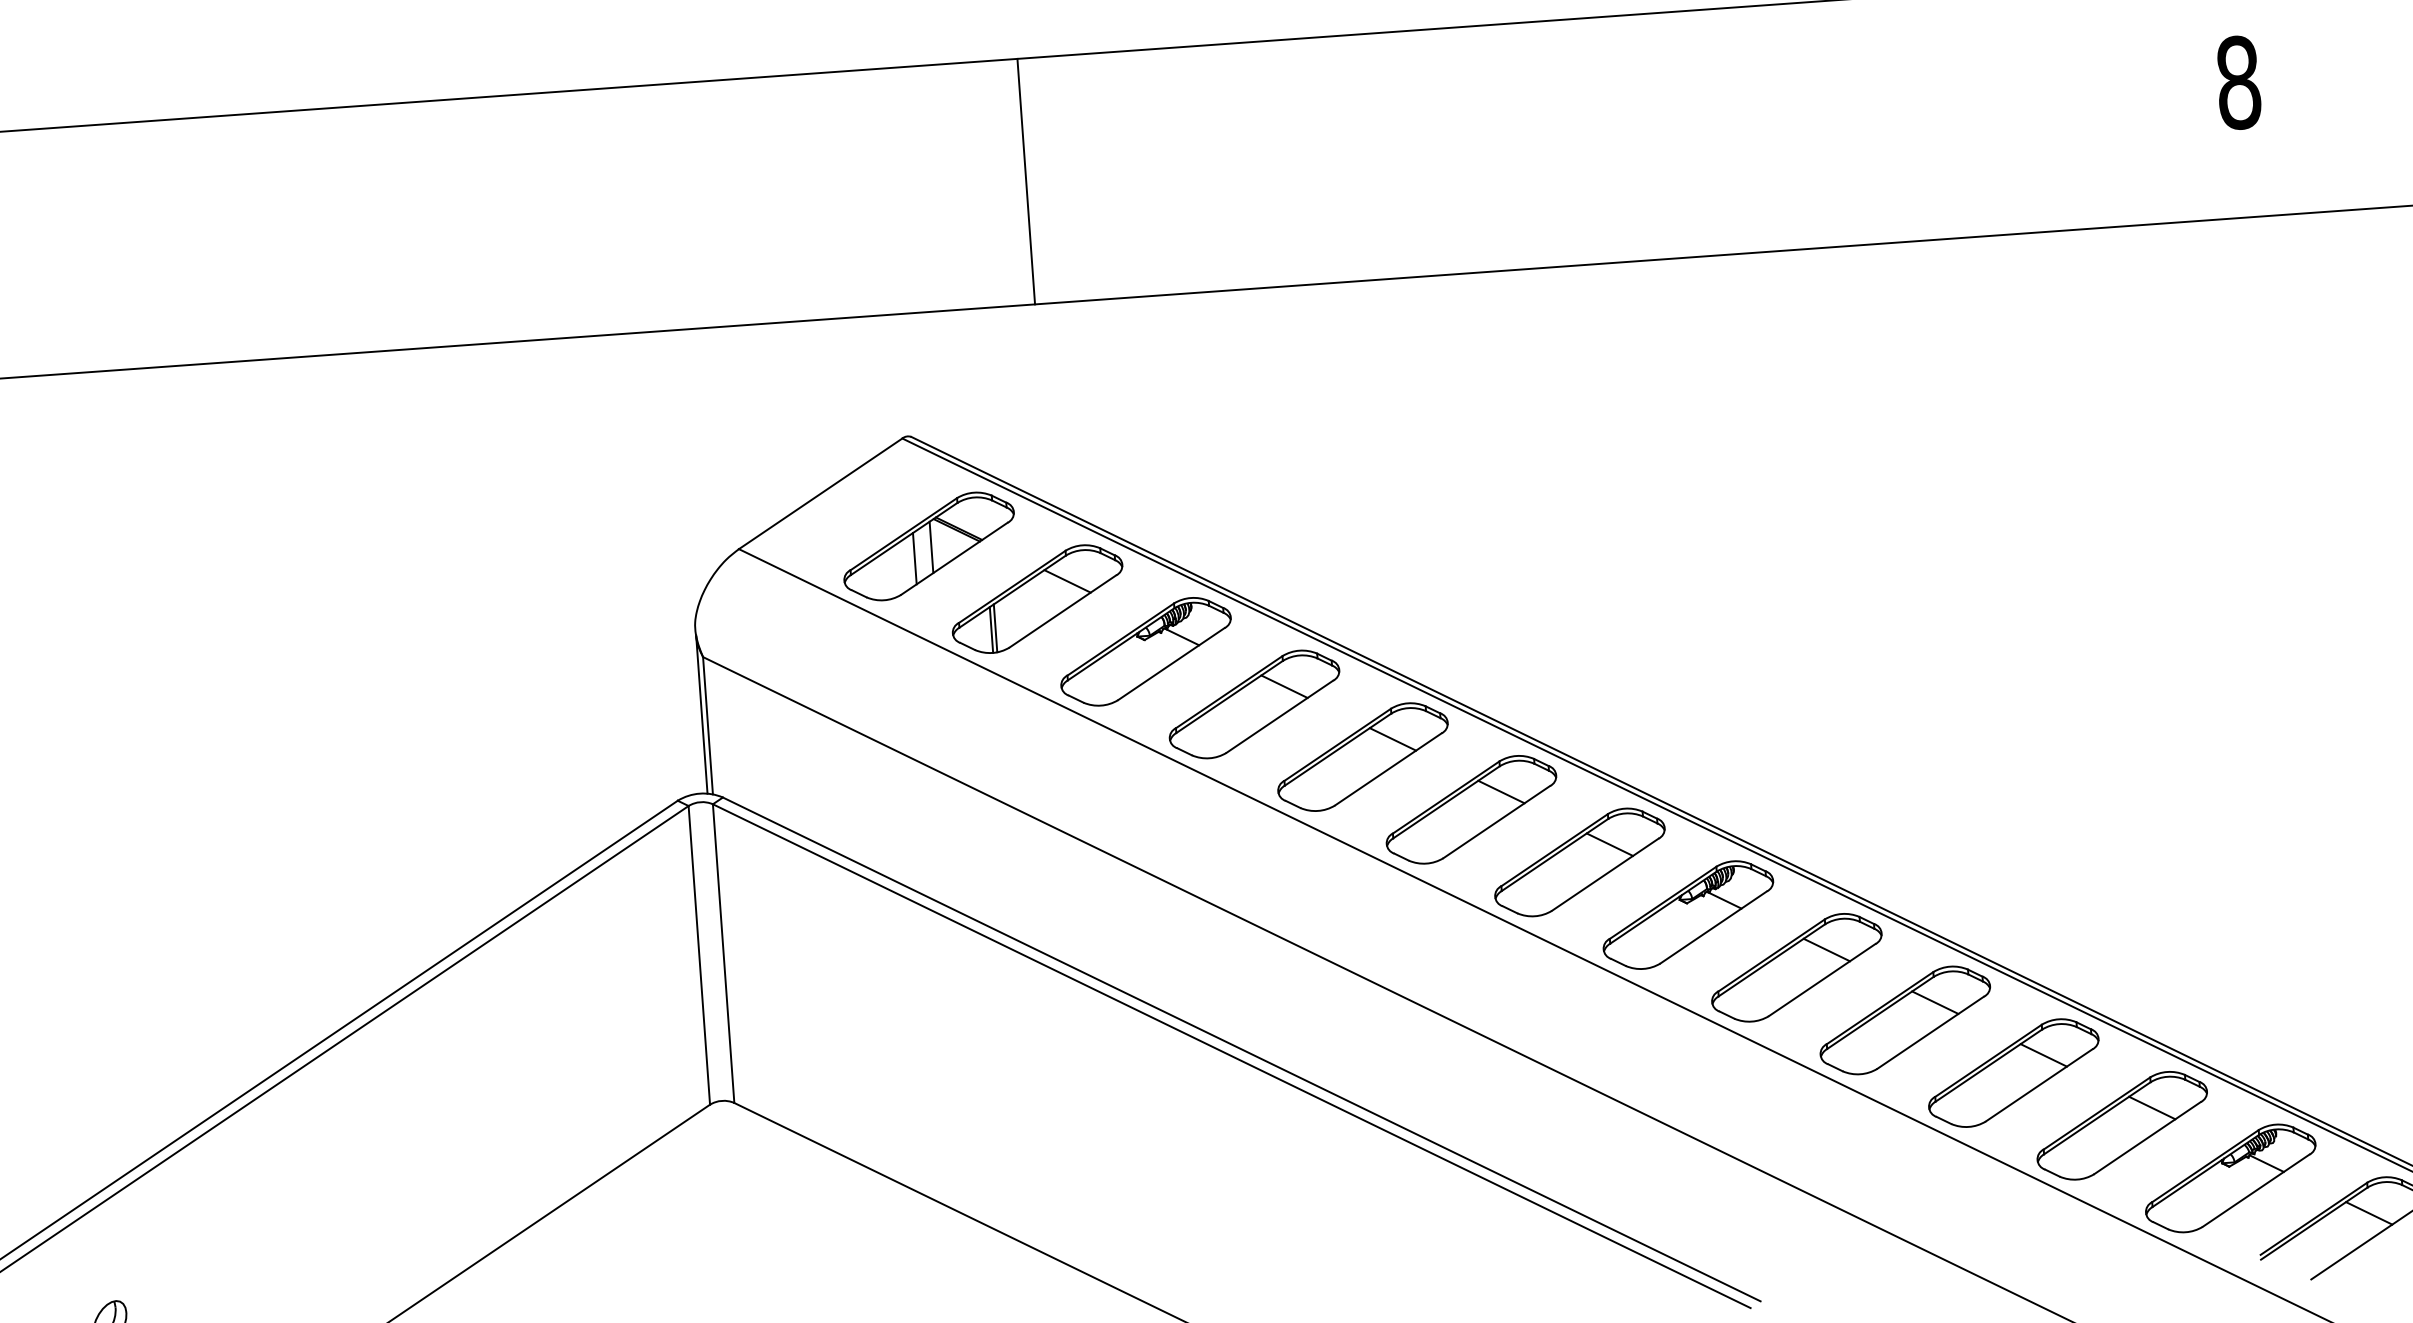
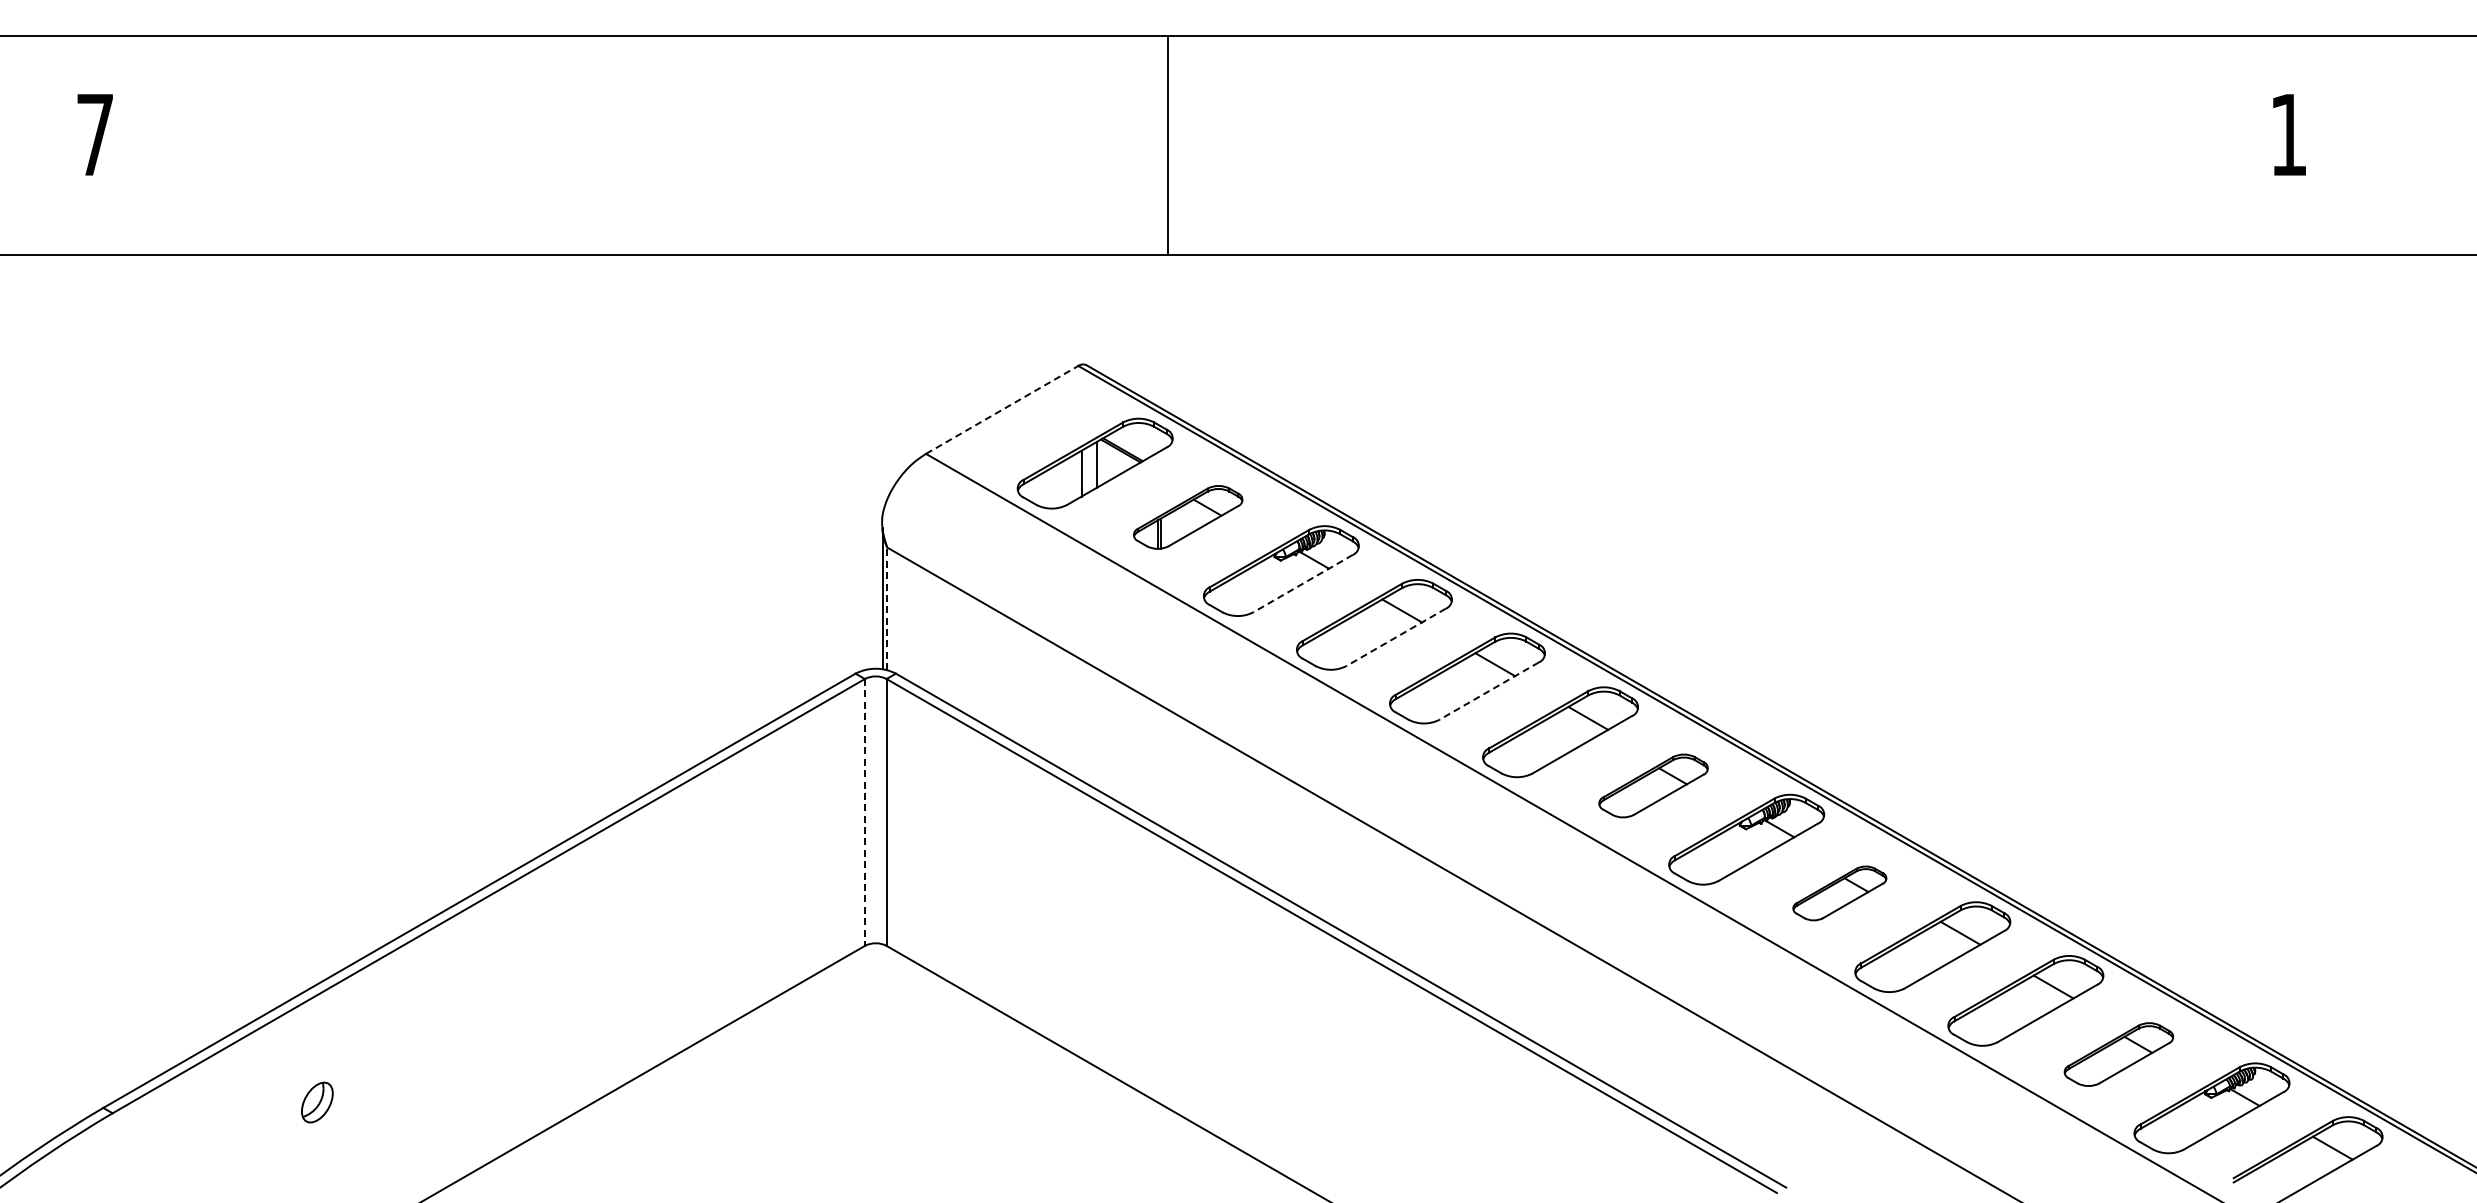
text: (2238, 82) -> (2288, 134), 8 -> 1
line: (1025, 181) -> (1167, 145), moved
line: (820, 493) -> (1002, 409), solid -> dashed
part: (1036, 599) -> (1187, 517), size x0.7
line: (1170, 663) -> (1302, 583), solid -> dashed
line: (1279, 716) -> (1395, 637), solid -> dashed
line: (708, 725) -> (887, 608), solid -> dashed
line: (1387, 769) -> (1488, 691), solid -> dashed
part: (1579, 861) -> (1653, 785), size x0.7
line: (698, 955) -> (864, 812), solid -> dashed
part: (1796, 967) -> (1839, 893), size x0.6
part: (2121, 1125) -> (2118, 1054), size x0.7

